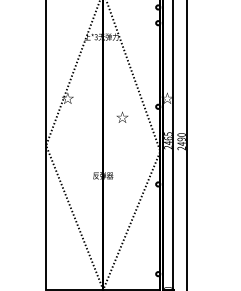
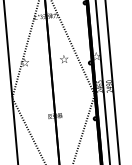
text: (122, 116) -> (64, 58), moved

